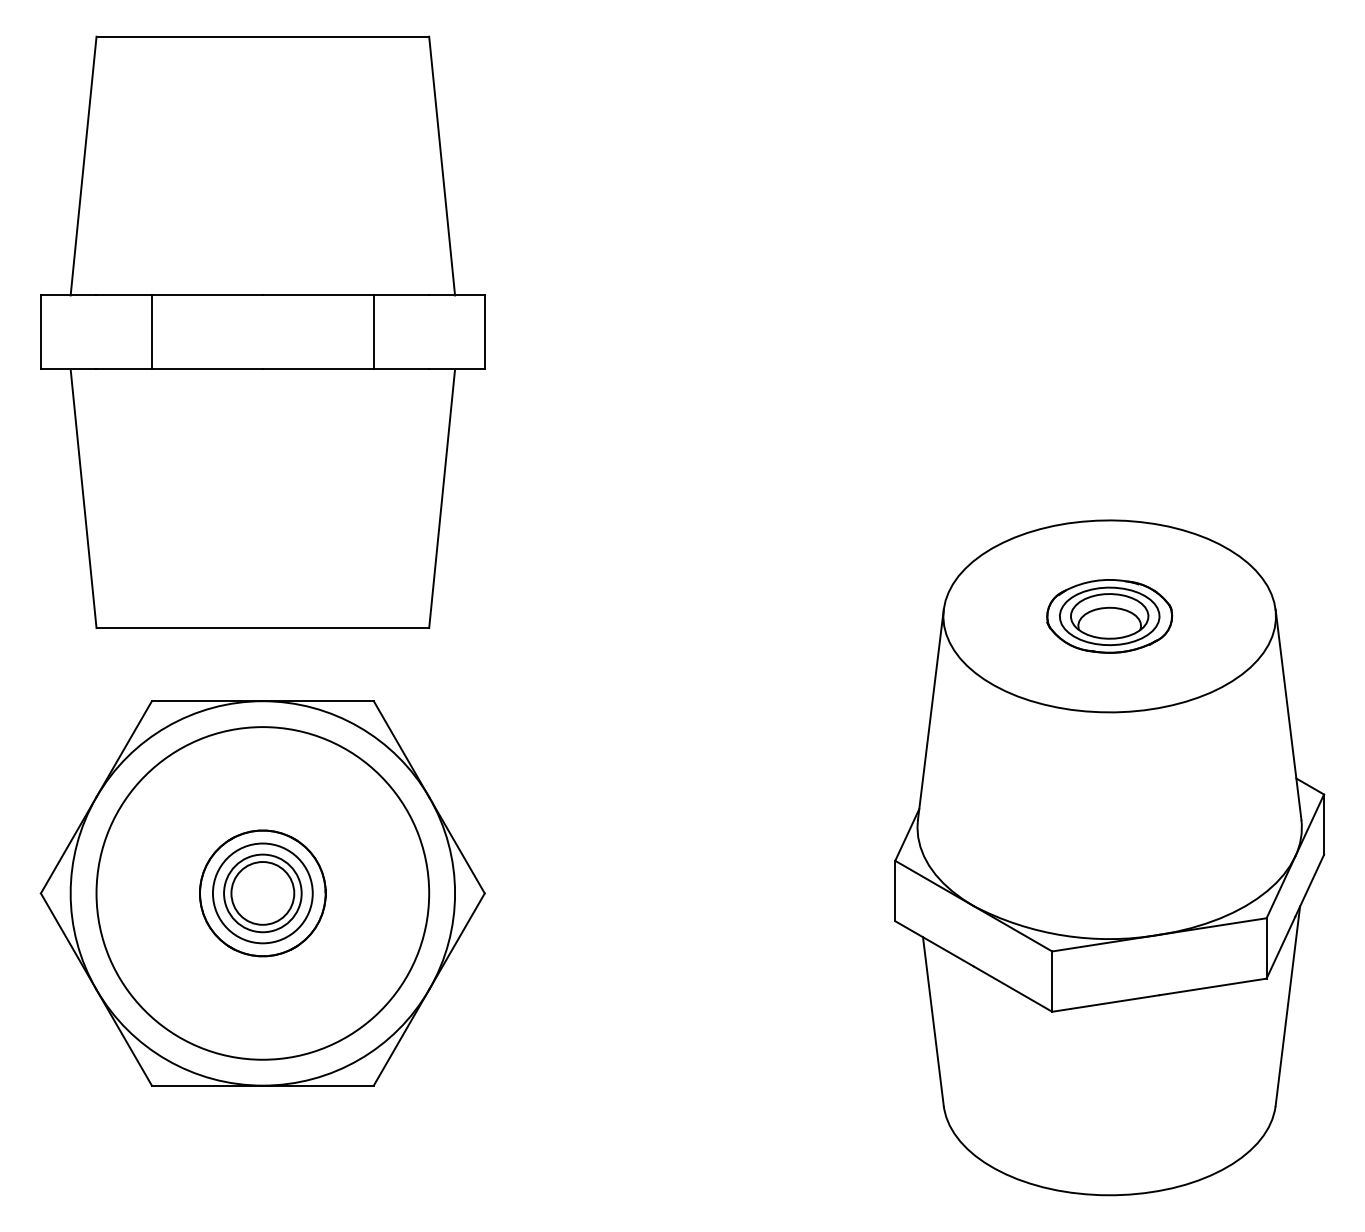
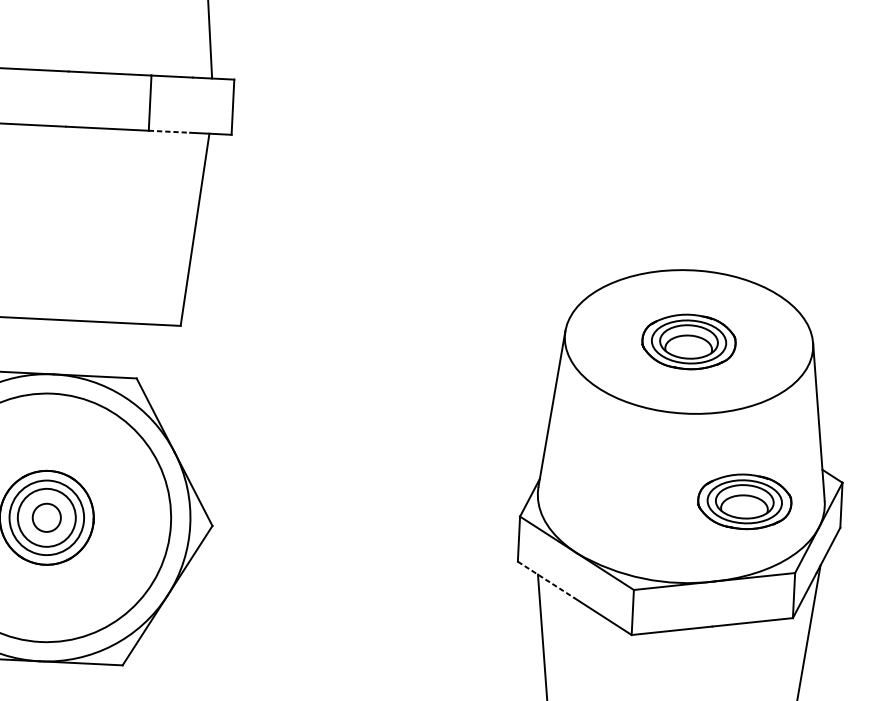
line: (401, 369) -> (169, 131), solid -> dashed
part: (1194, 826) -> (744, 501), added
circle: (262, 893) -> (46, 517), size x0.6
line: (934, 944) -> (546, 580), solid -> dashed

